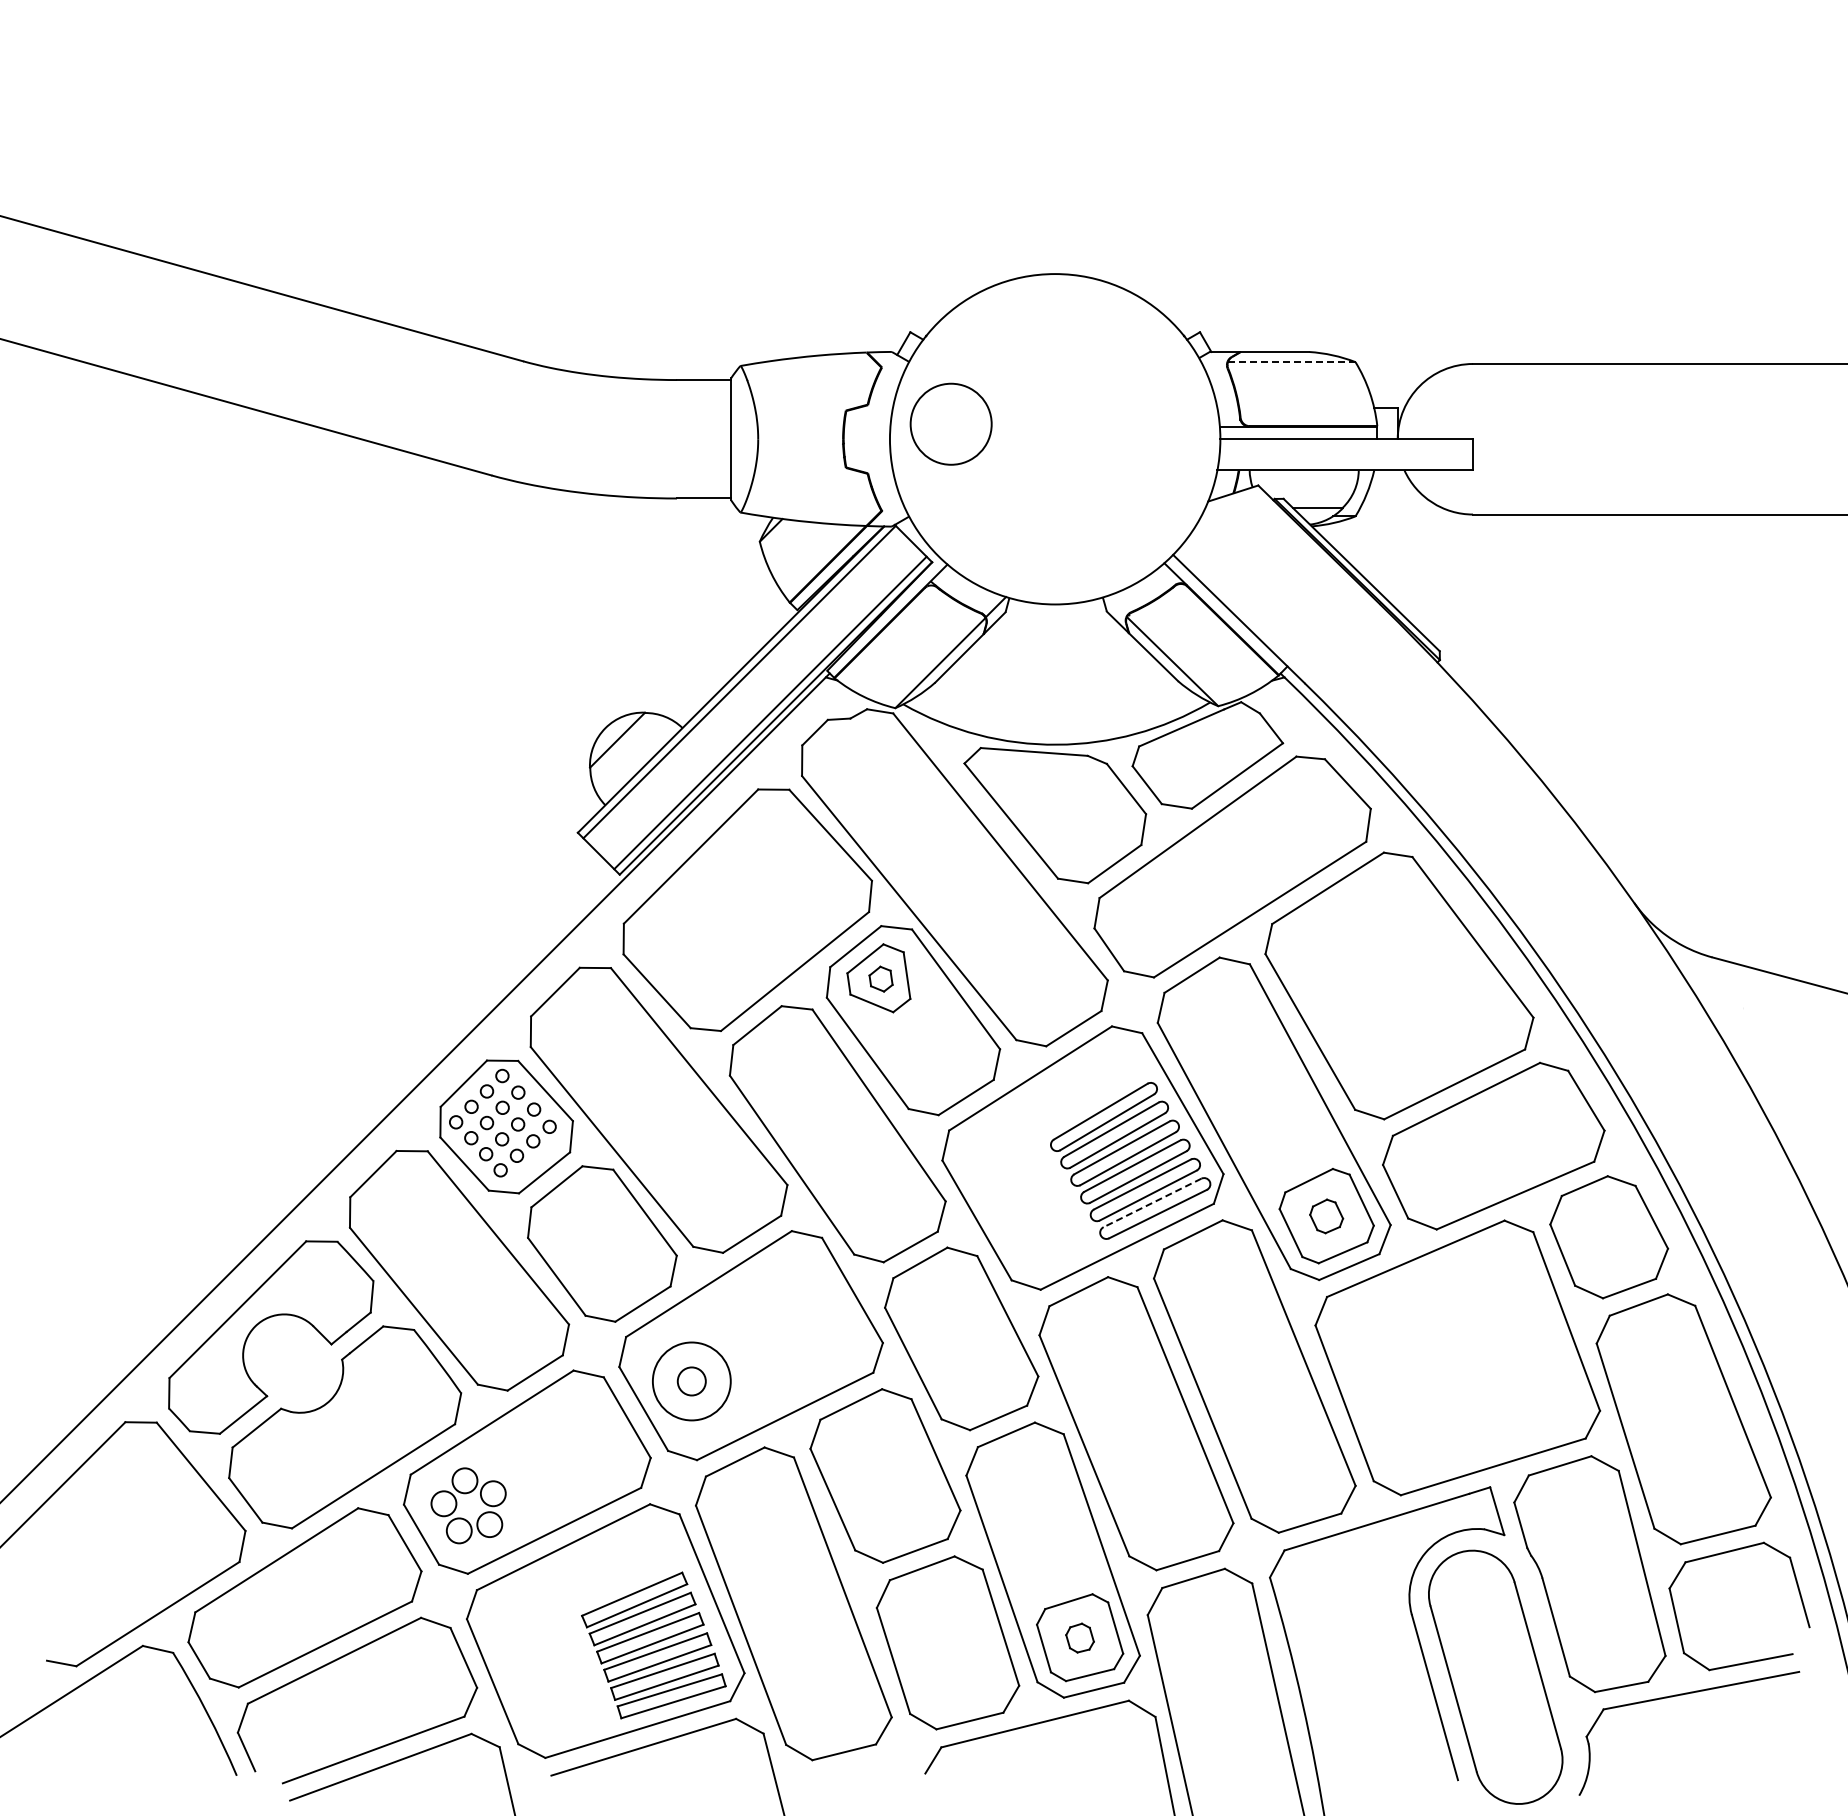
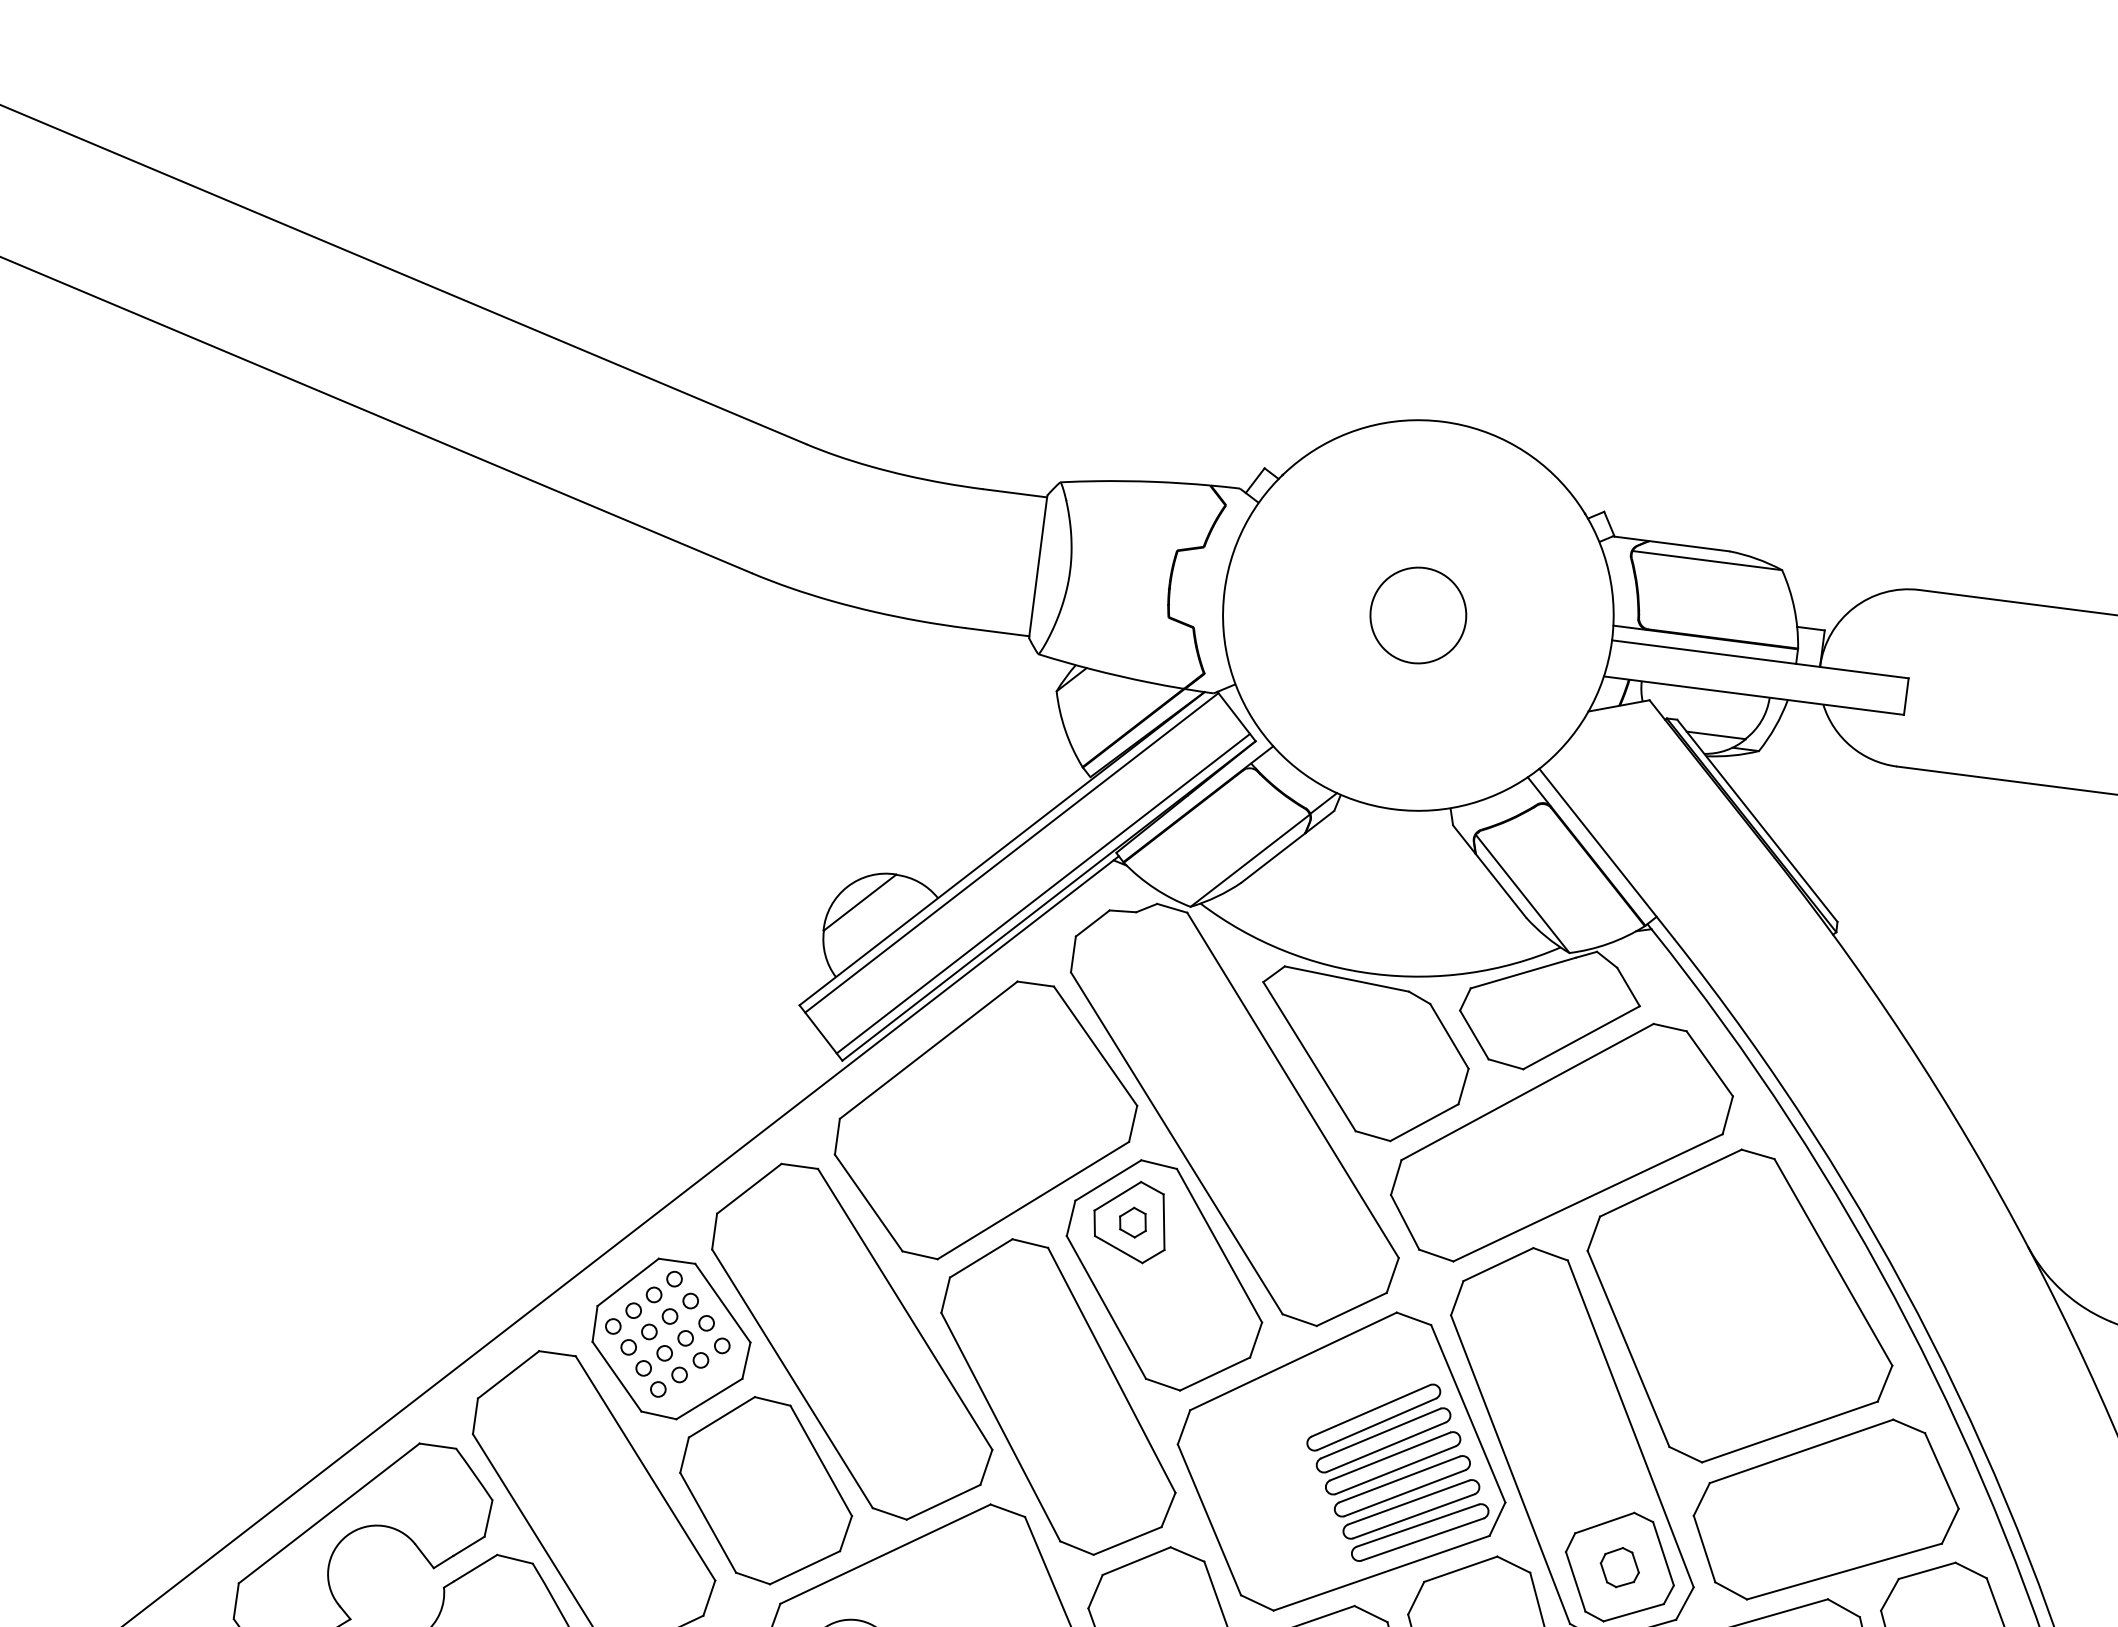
line: (1291, 362) -> (1707, 561), dashed -> solid
circle: (950, 423) -> (1417, 614), moved
line: (1152, 1202) -> (1417, 1525), dashed -> solid

